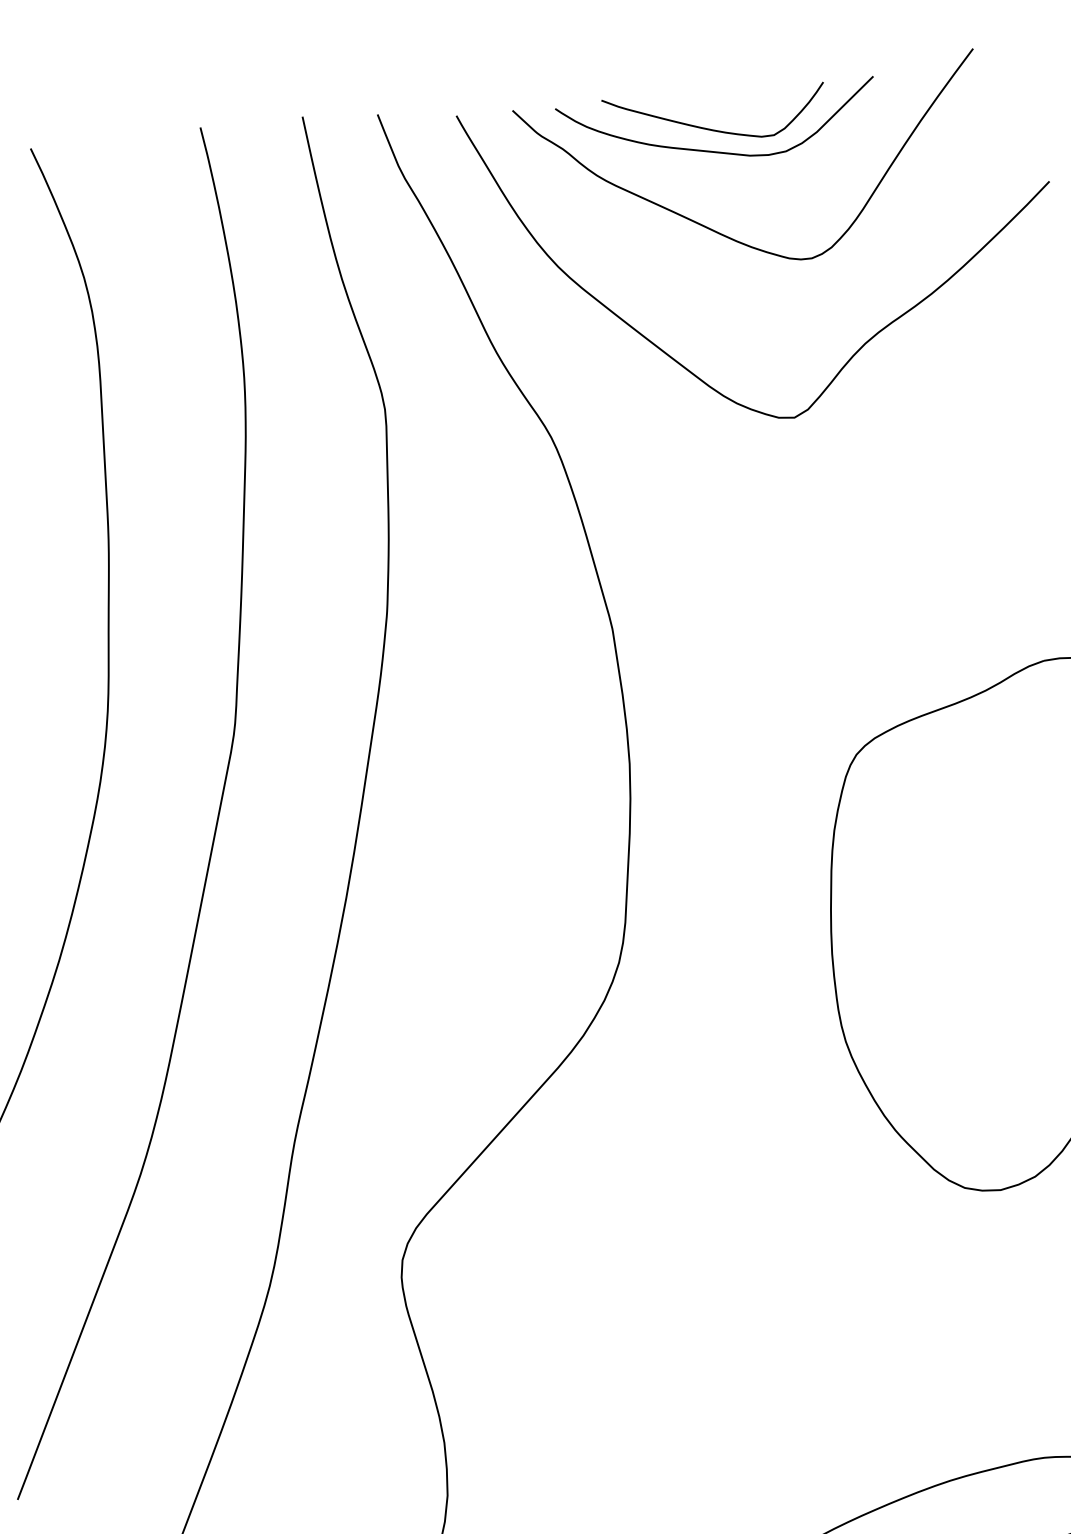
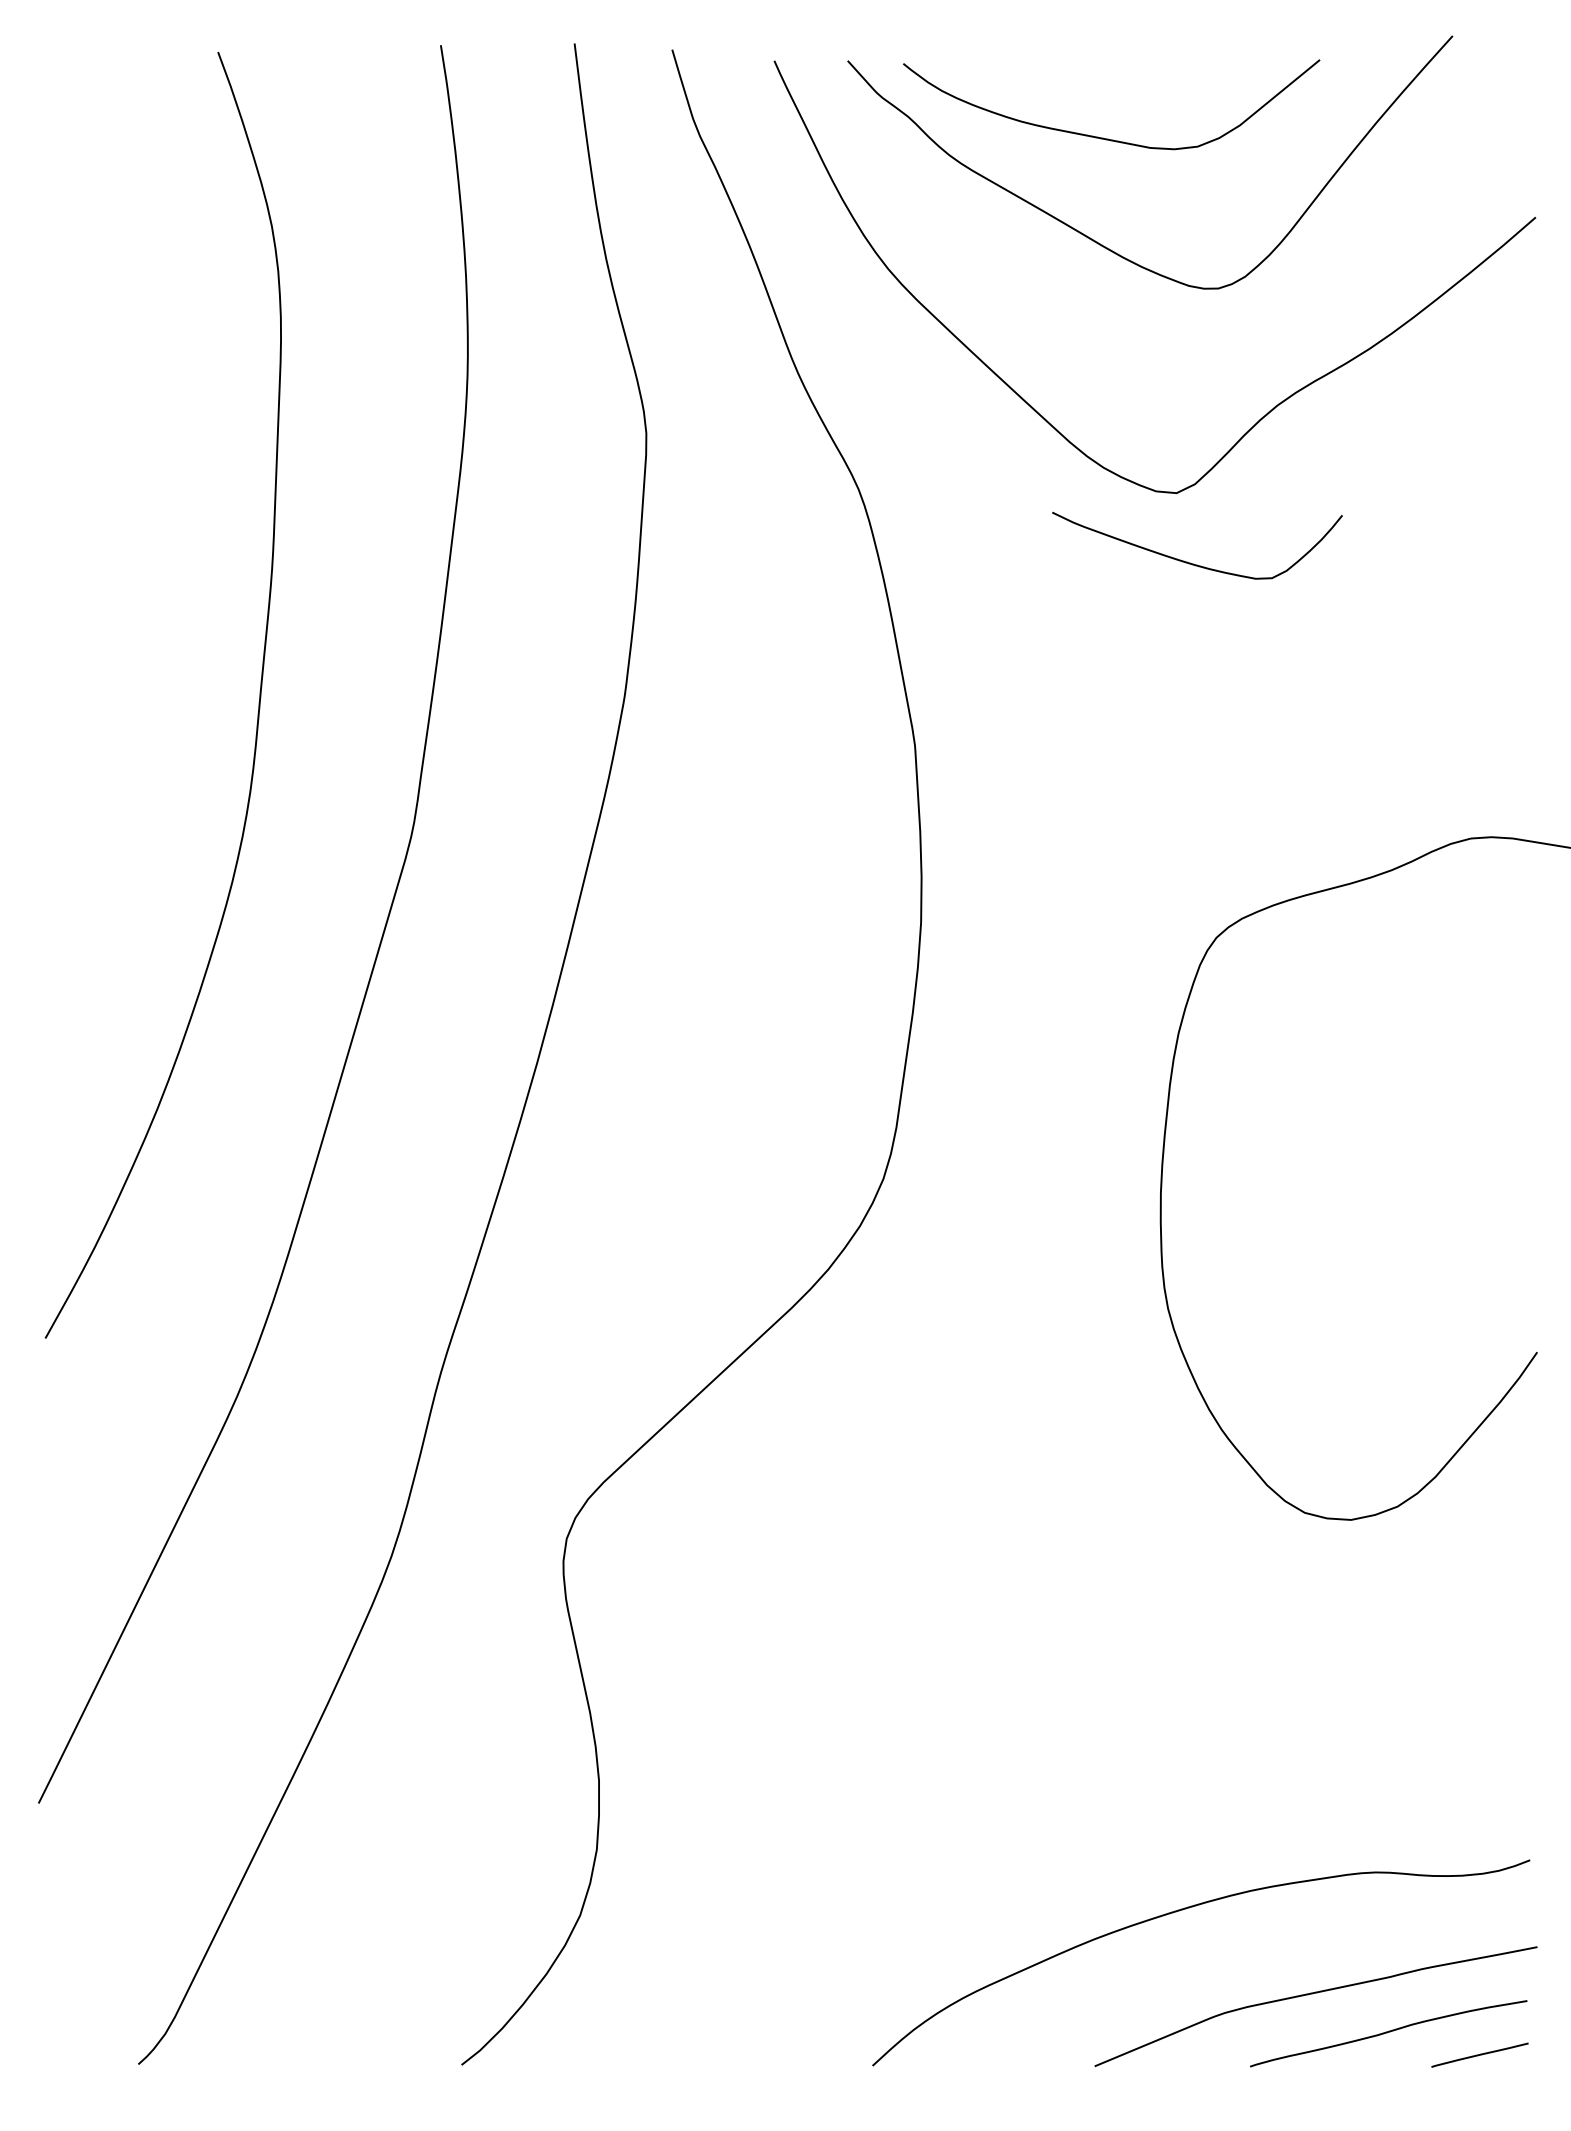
curve: (710, 128) -> (1190, 562), moved

